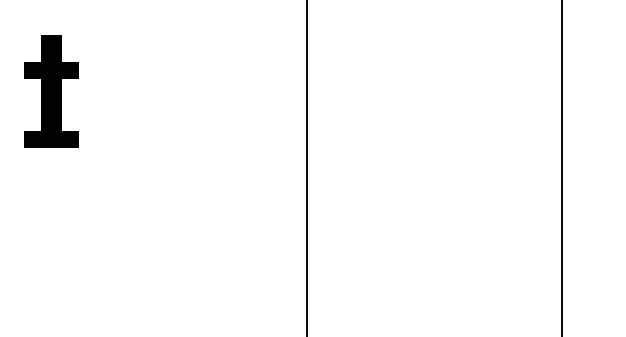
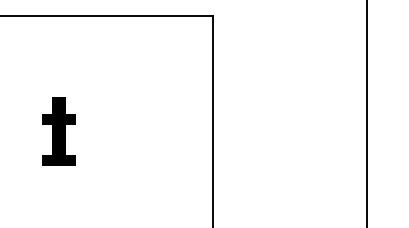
part: (50, 90) -> (58, 131), moved

